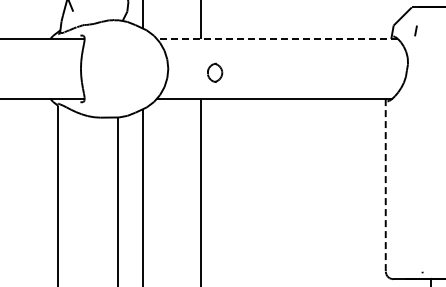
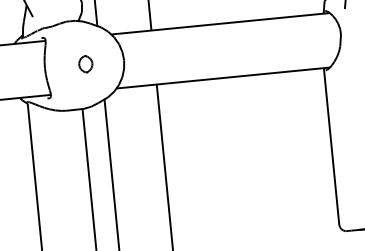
line: (277, 39) -> (220, 24), dashed -> solid
part: (215, 72) -> (86, 63), moved
line: (385, 185) -> (331, 146), dashed -> solid

